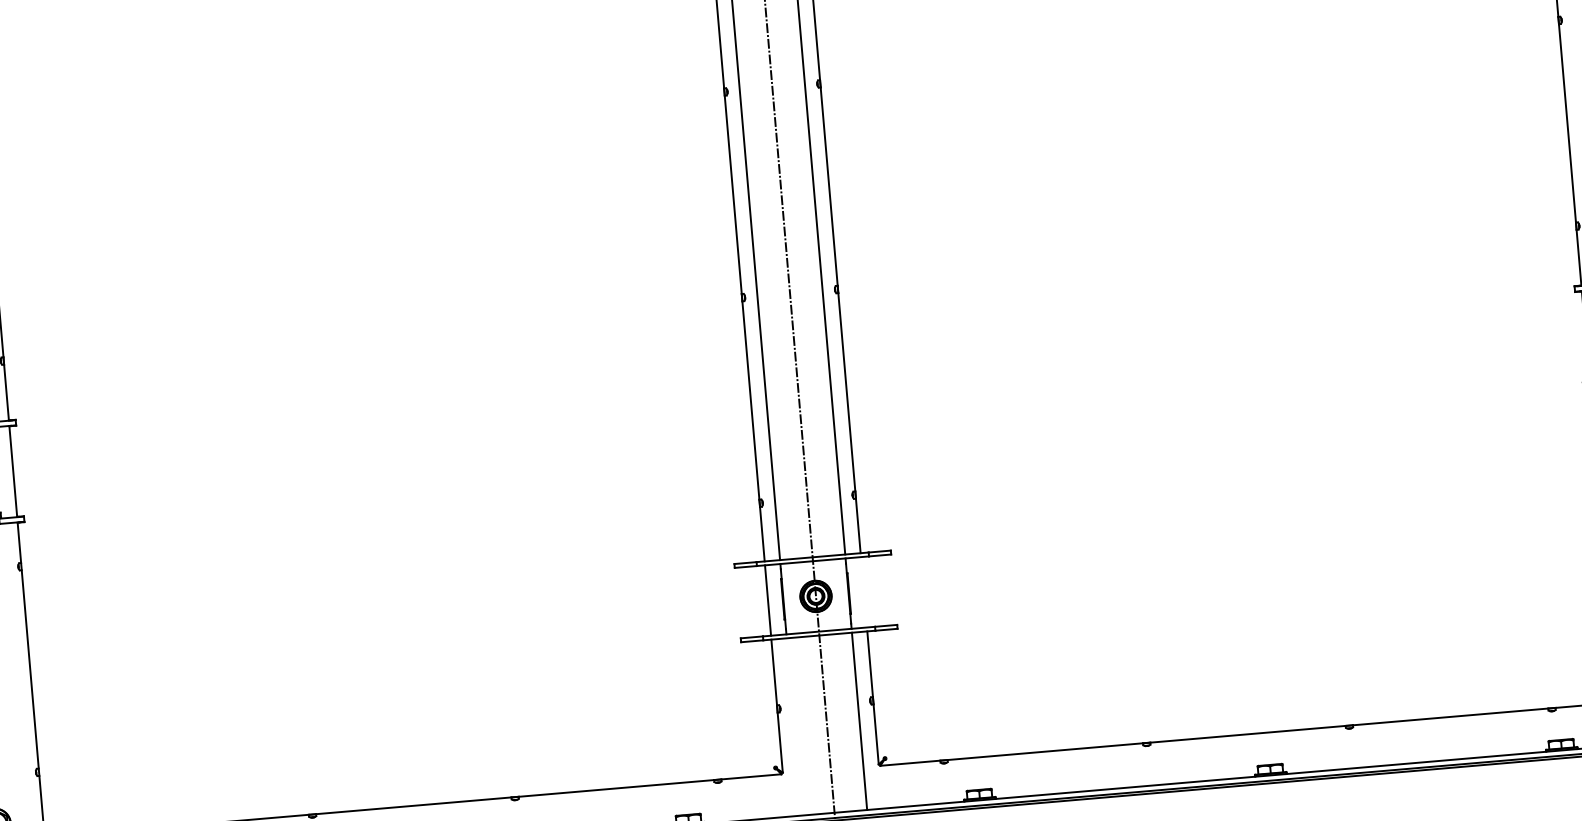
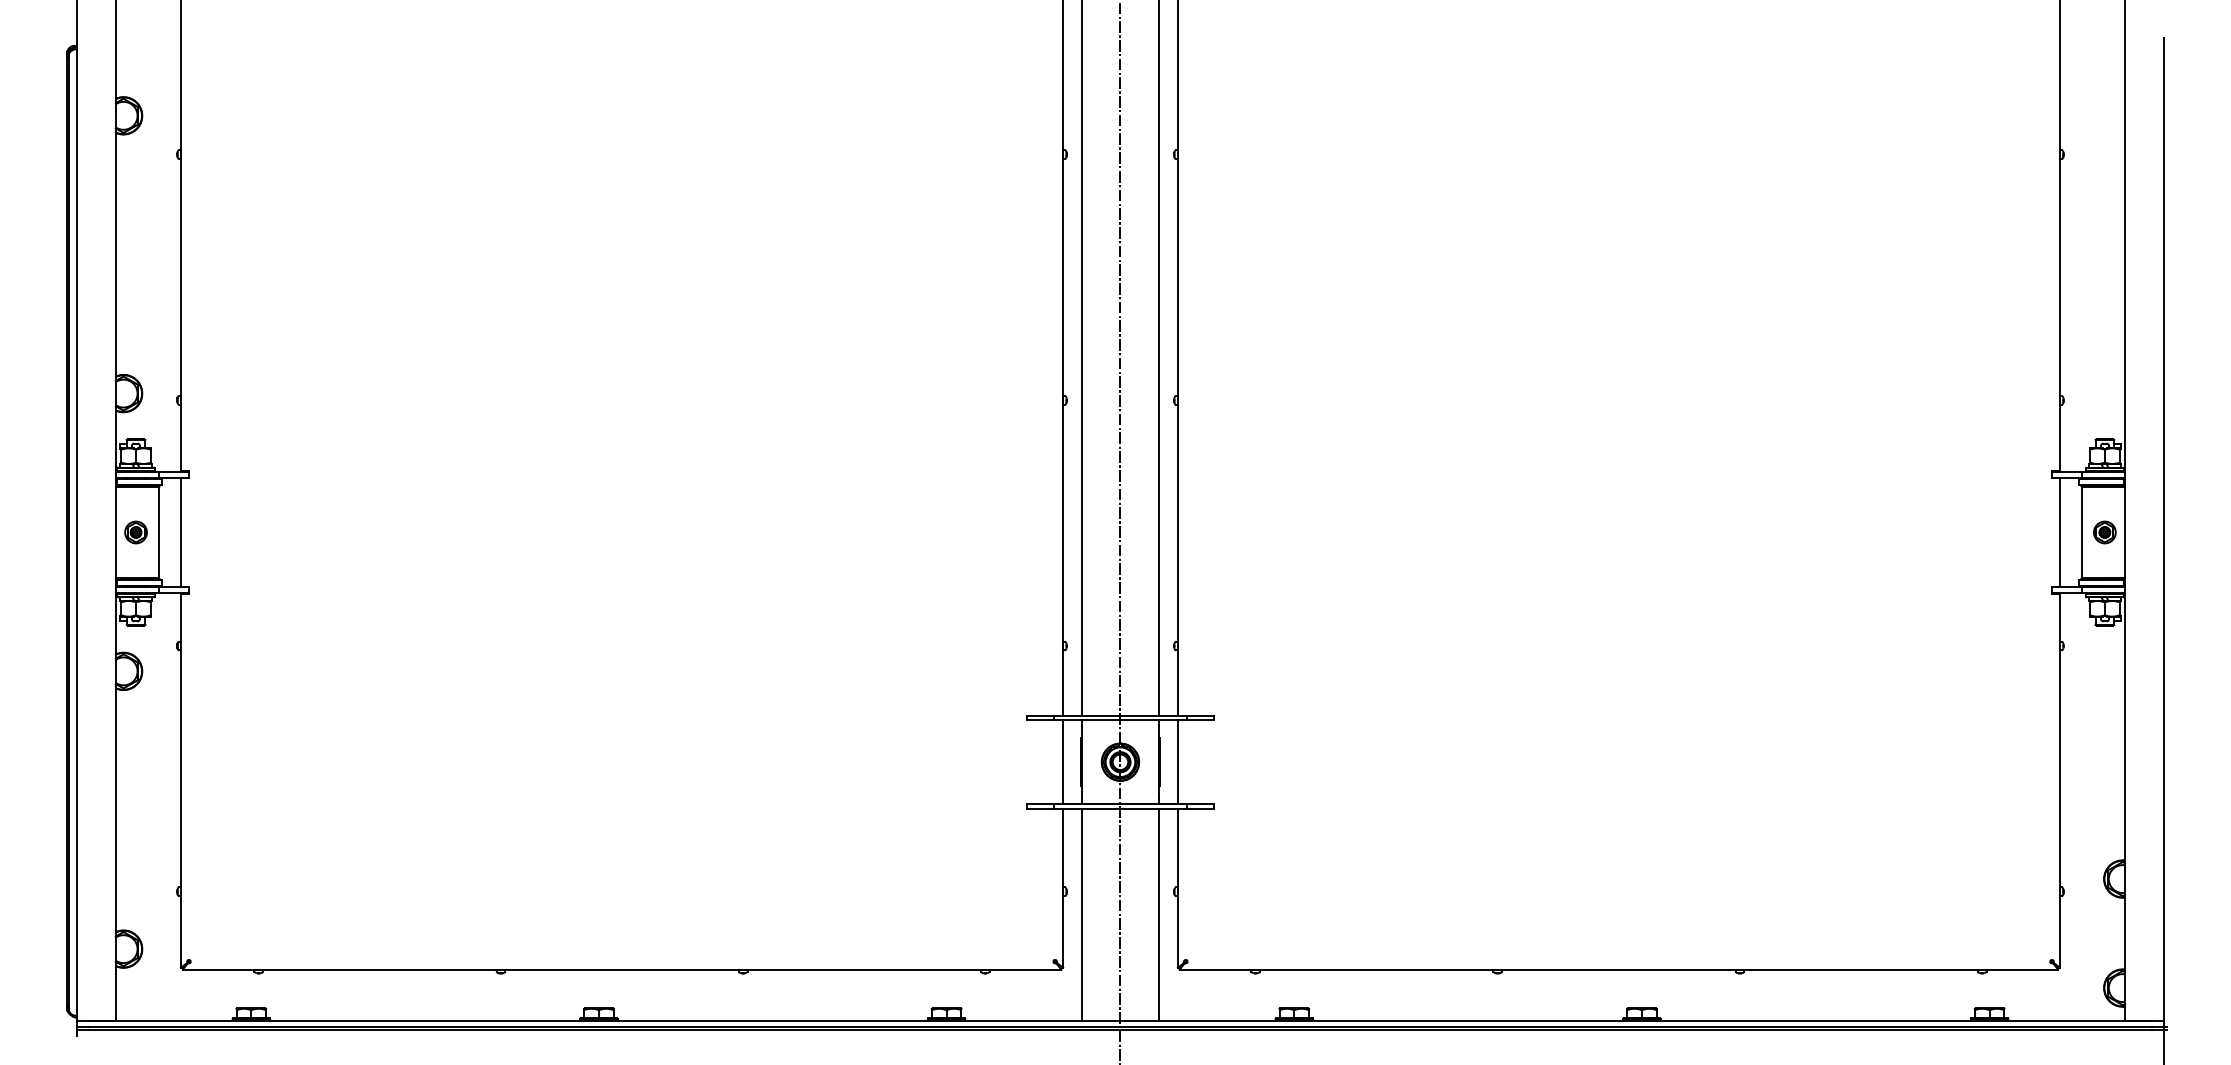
line: (863, 592) -> (1177, 762), added
line: (794, 726) -> (1081, 914), added

